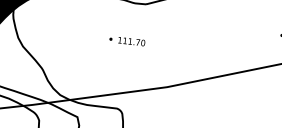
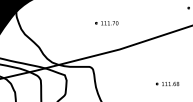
part: (126, 41) -> (106, 23), moved

